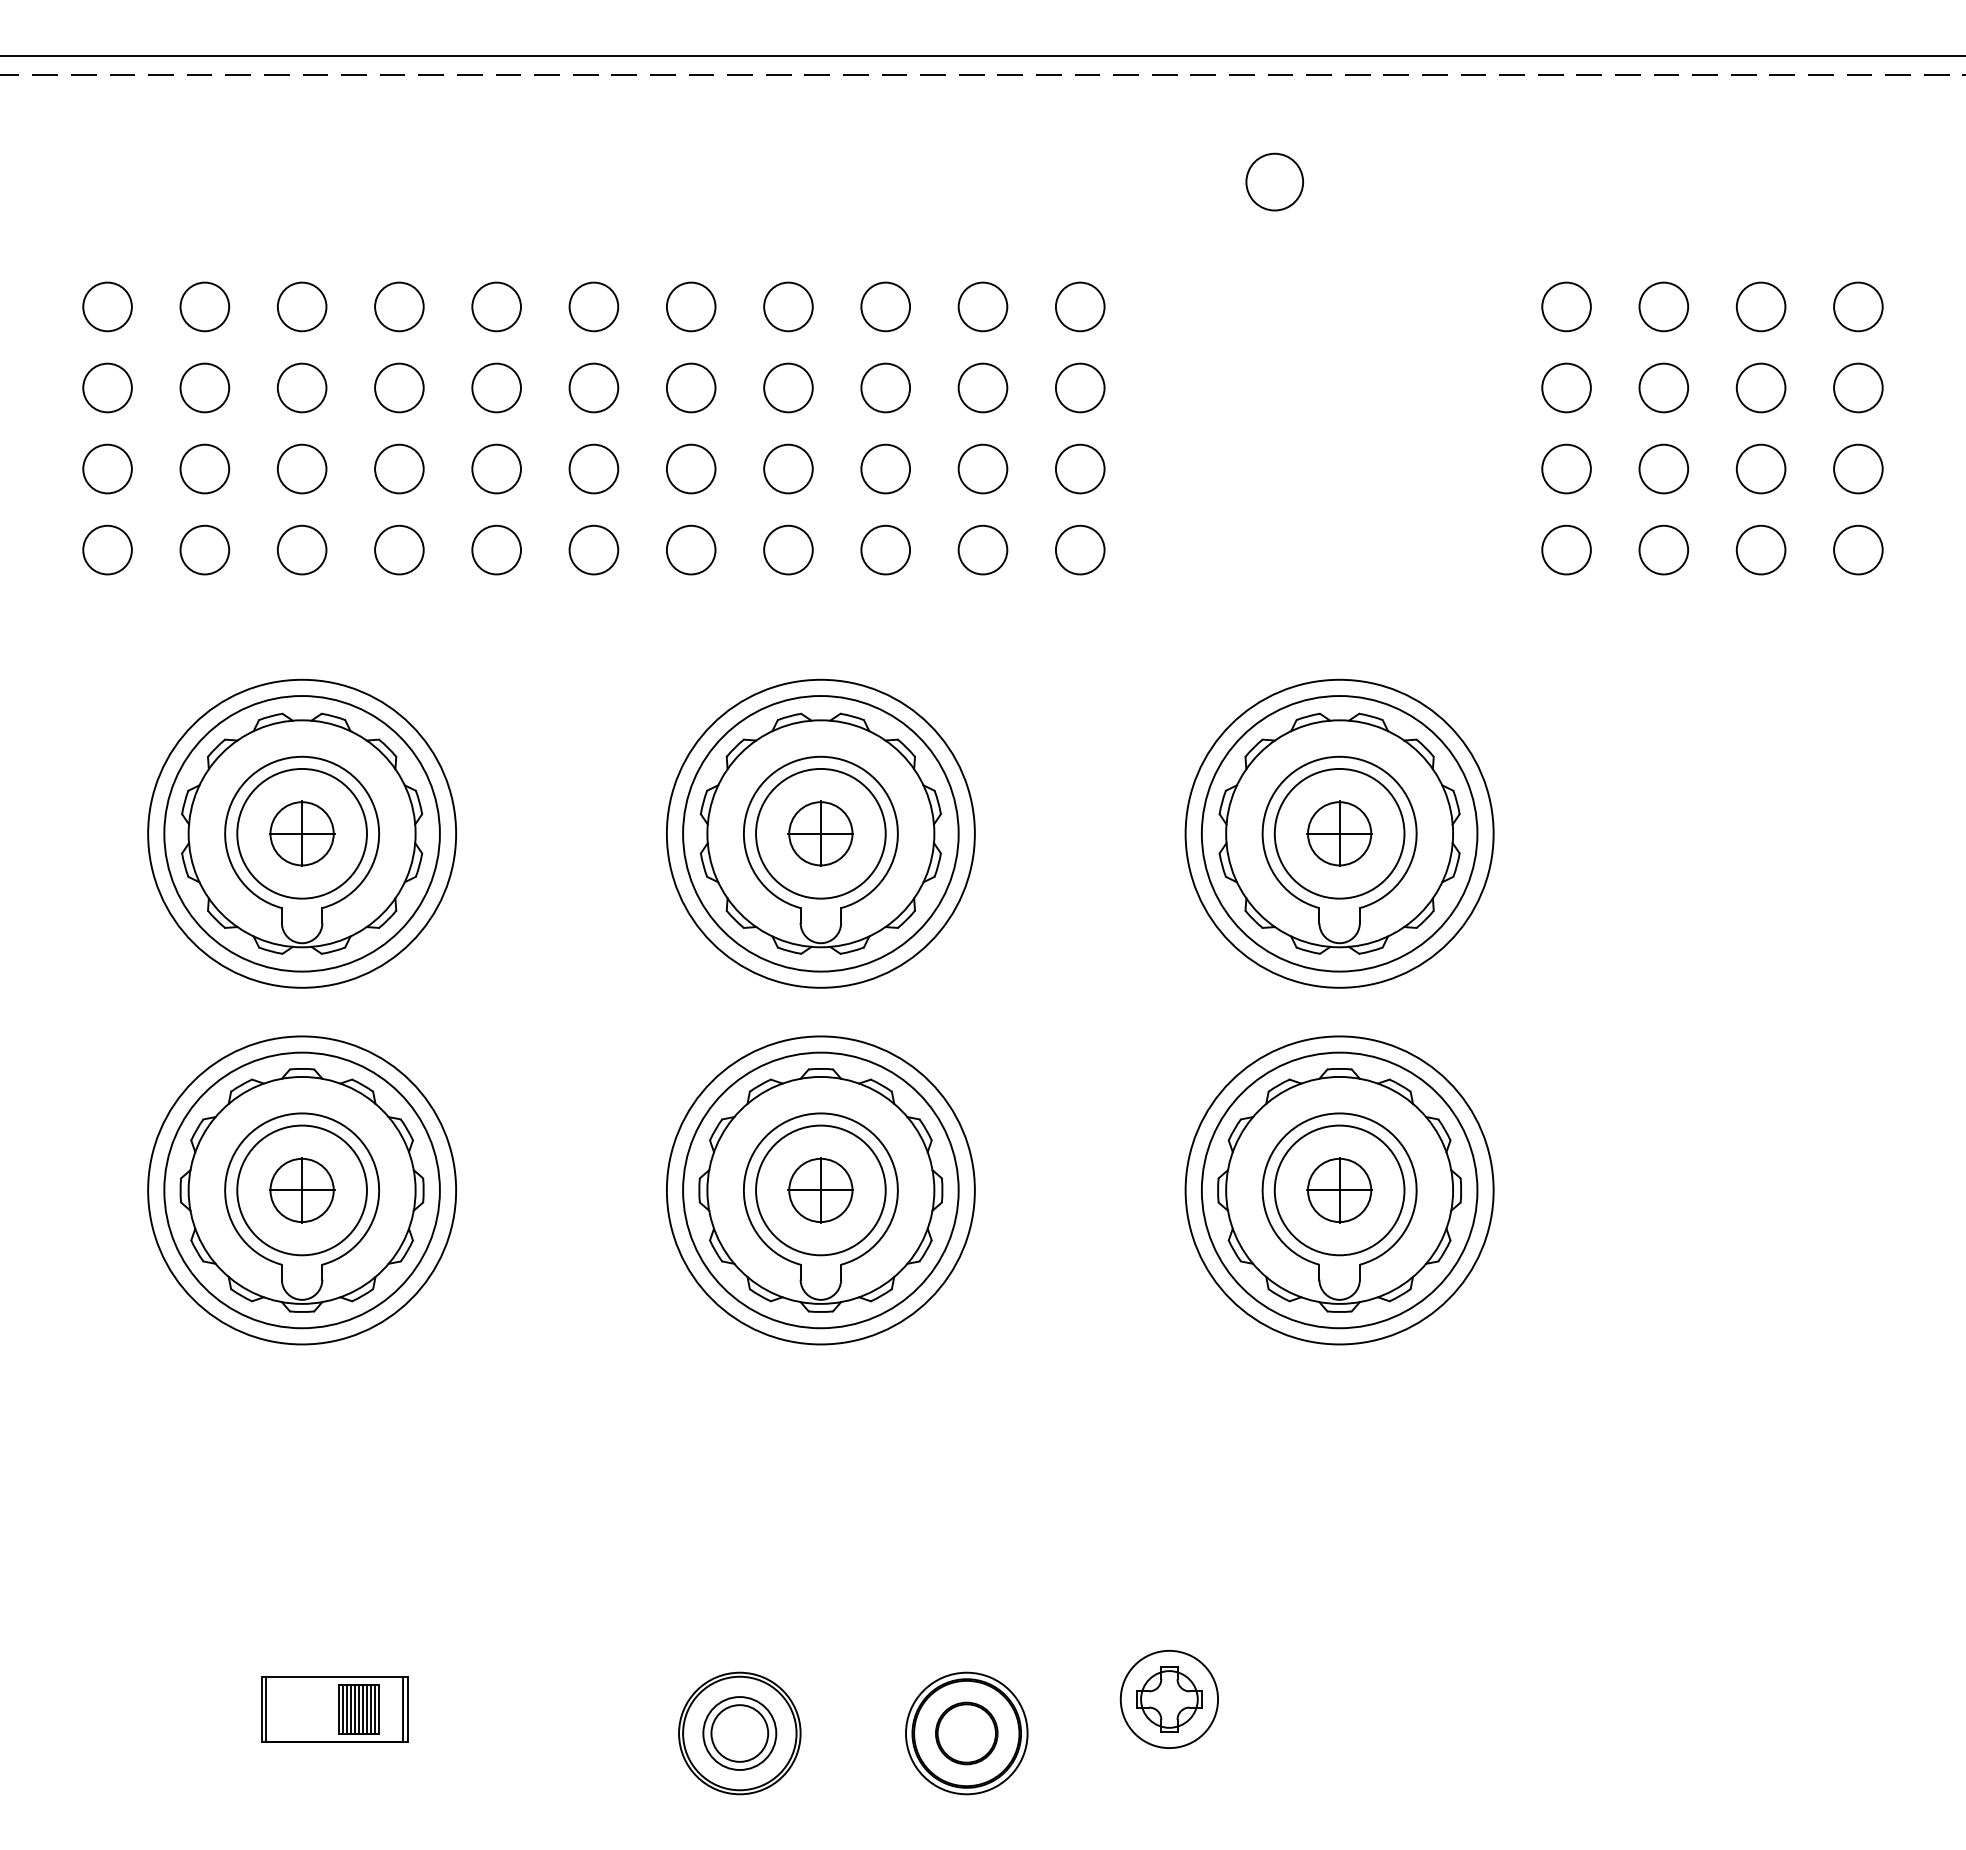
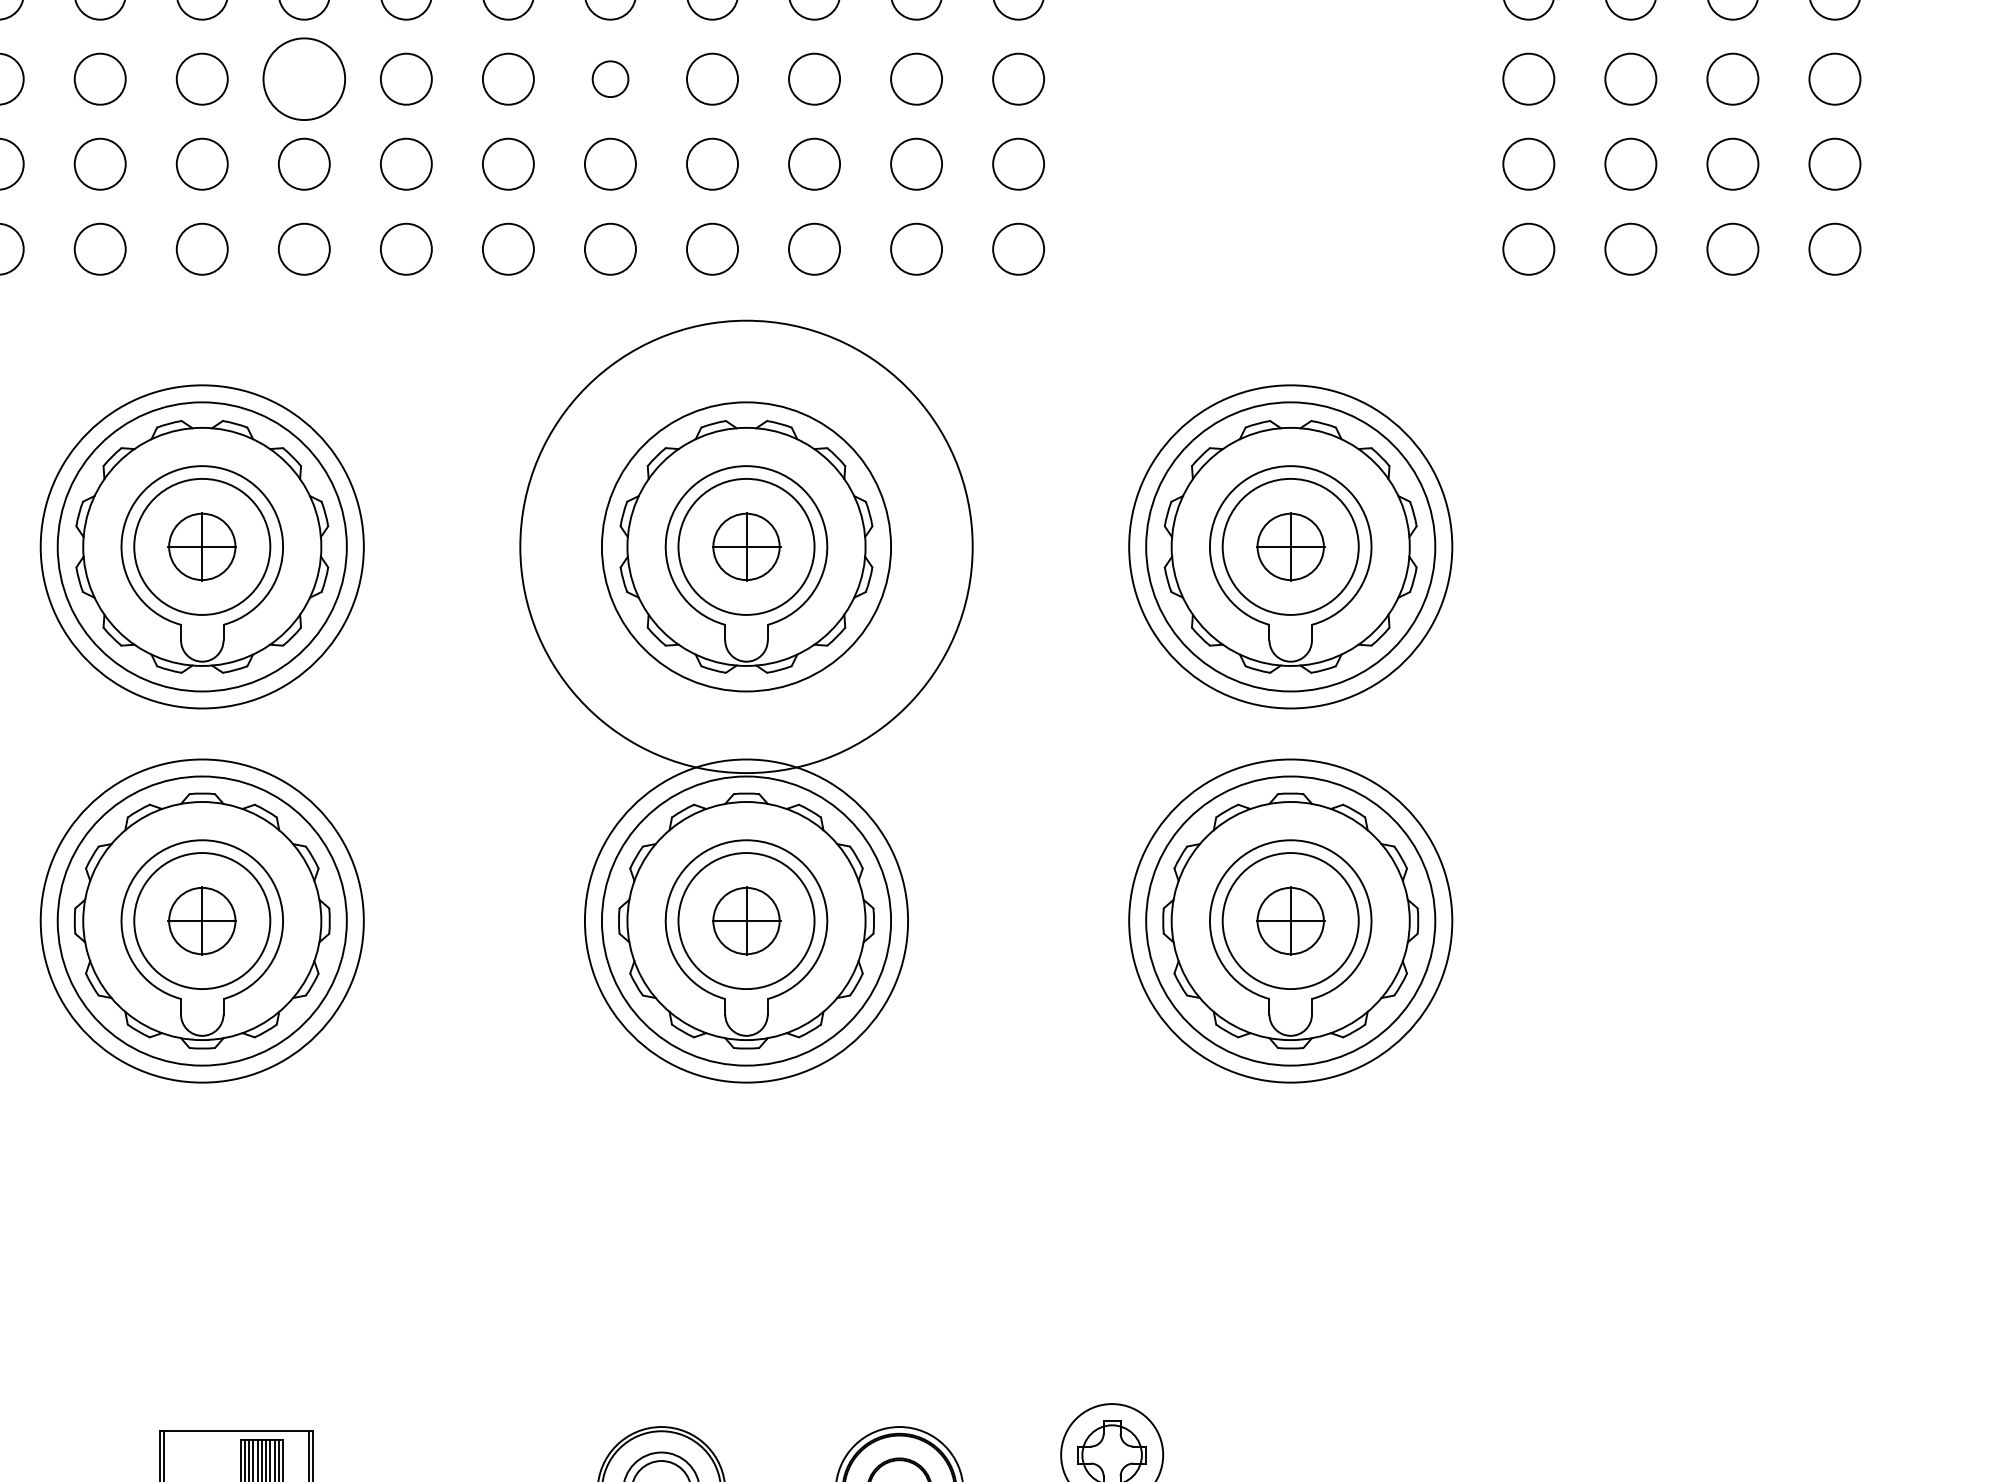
circle: (399, 387) -> (304, 78), size x1.6
circle: (691, 387) -> (610, 78), size x0.7
circle: (820, 833) -> (746, 546), size x1.4

